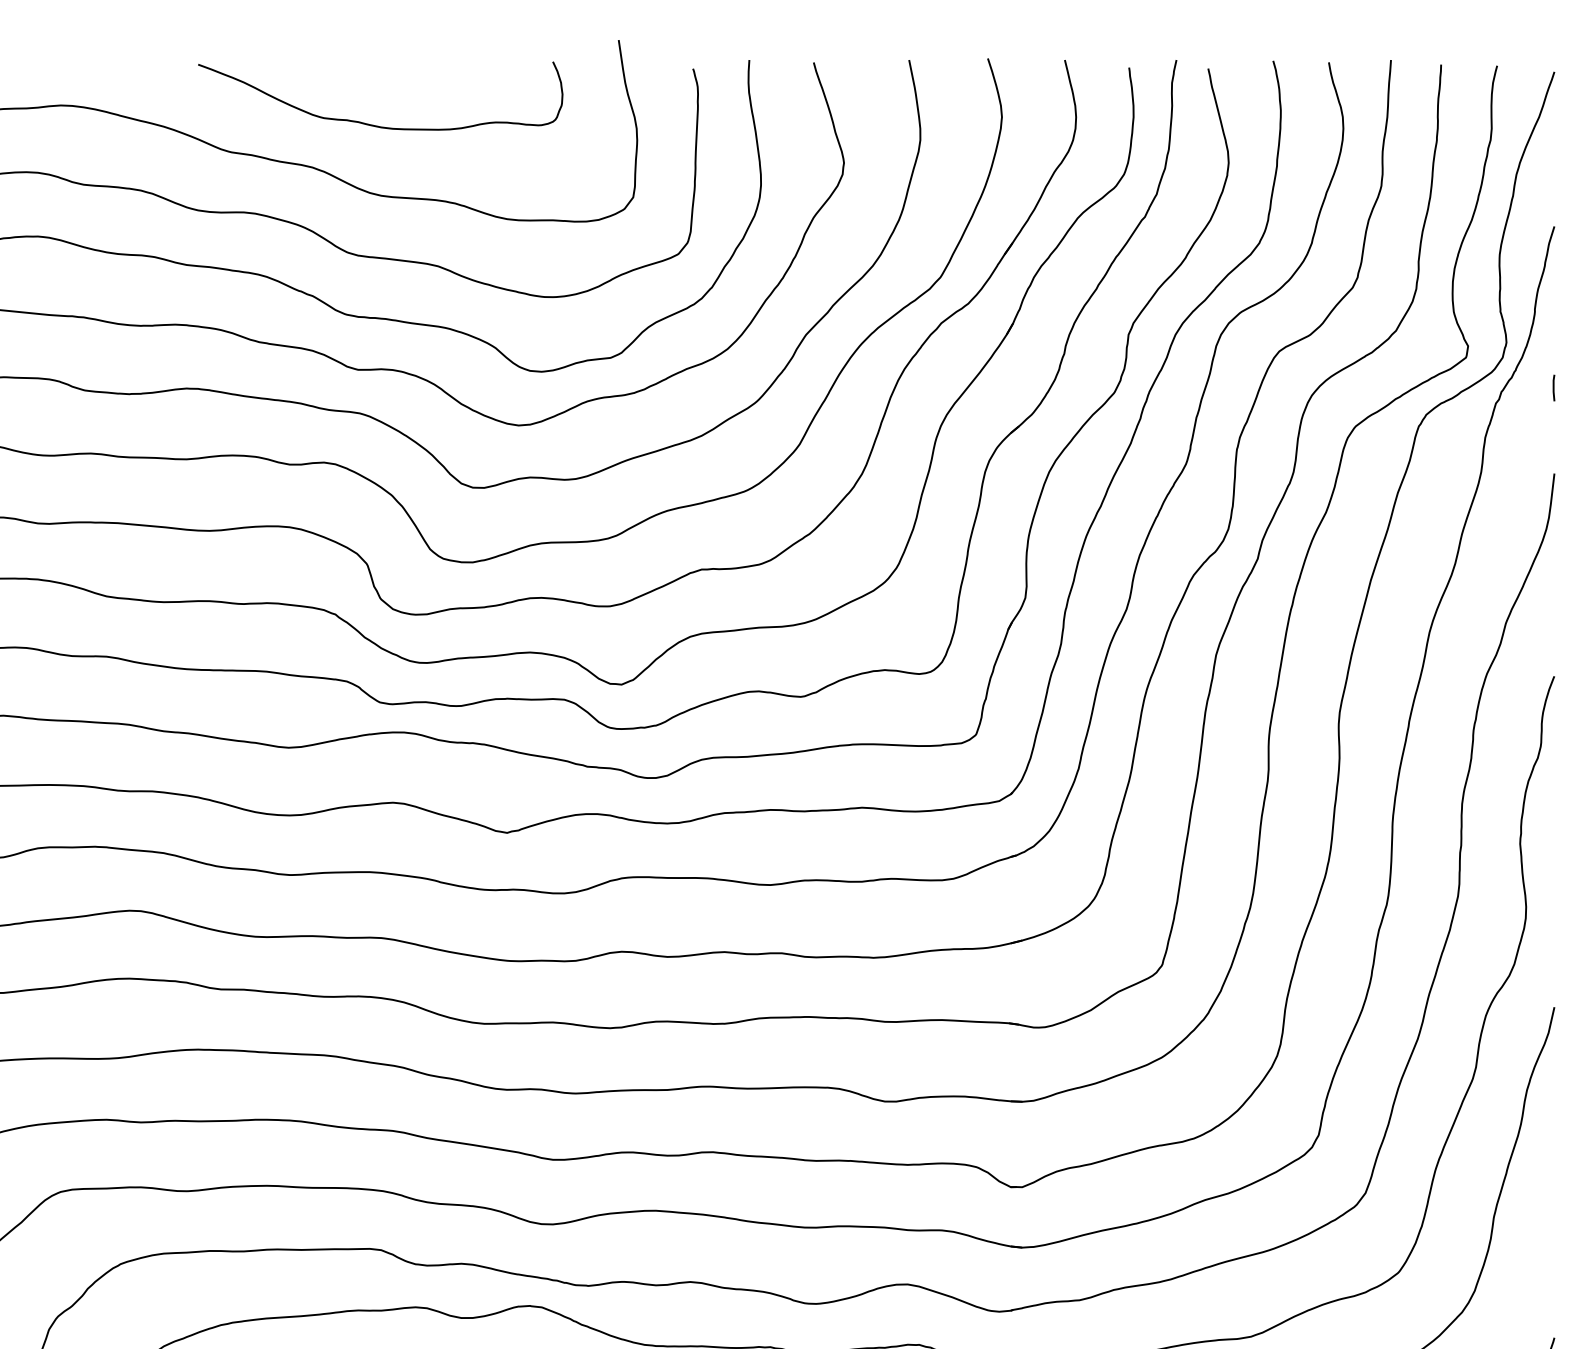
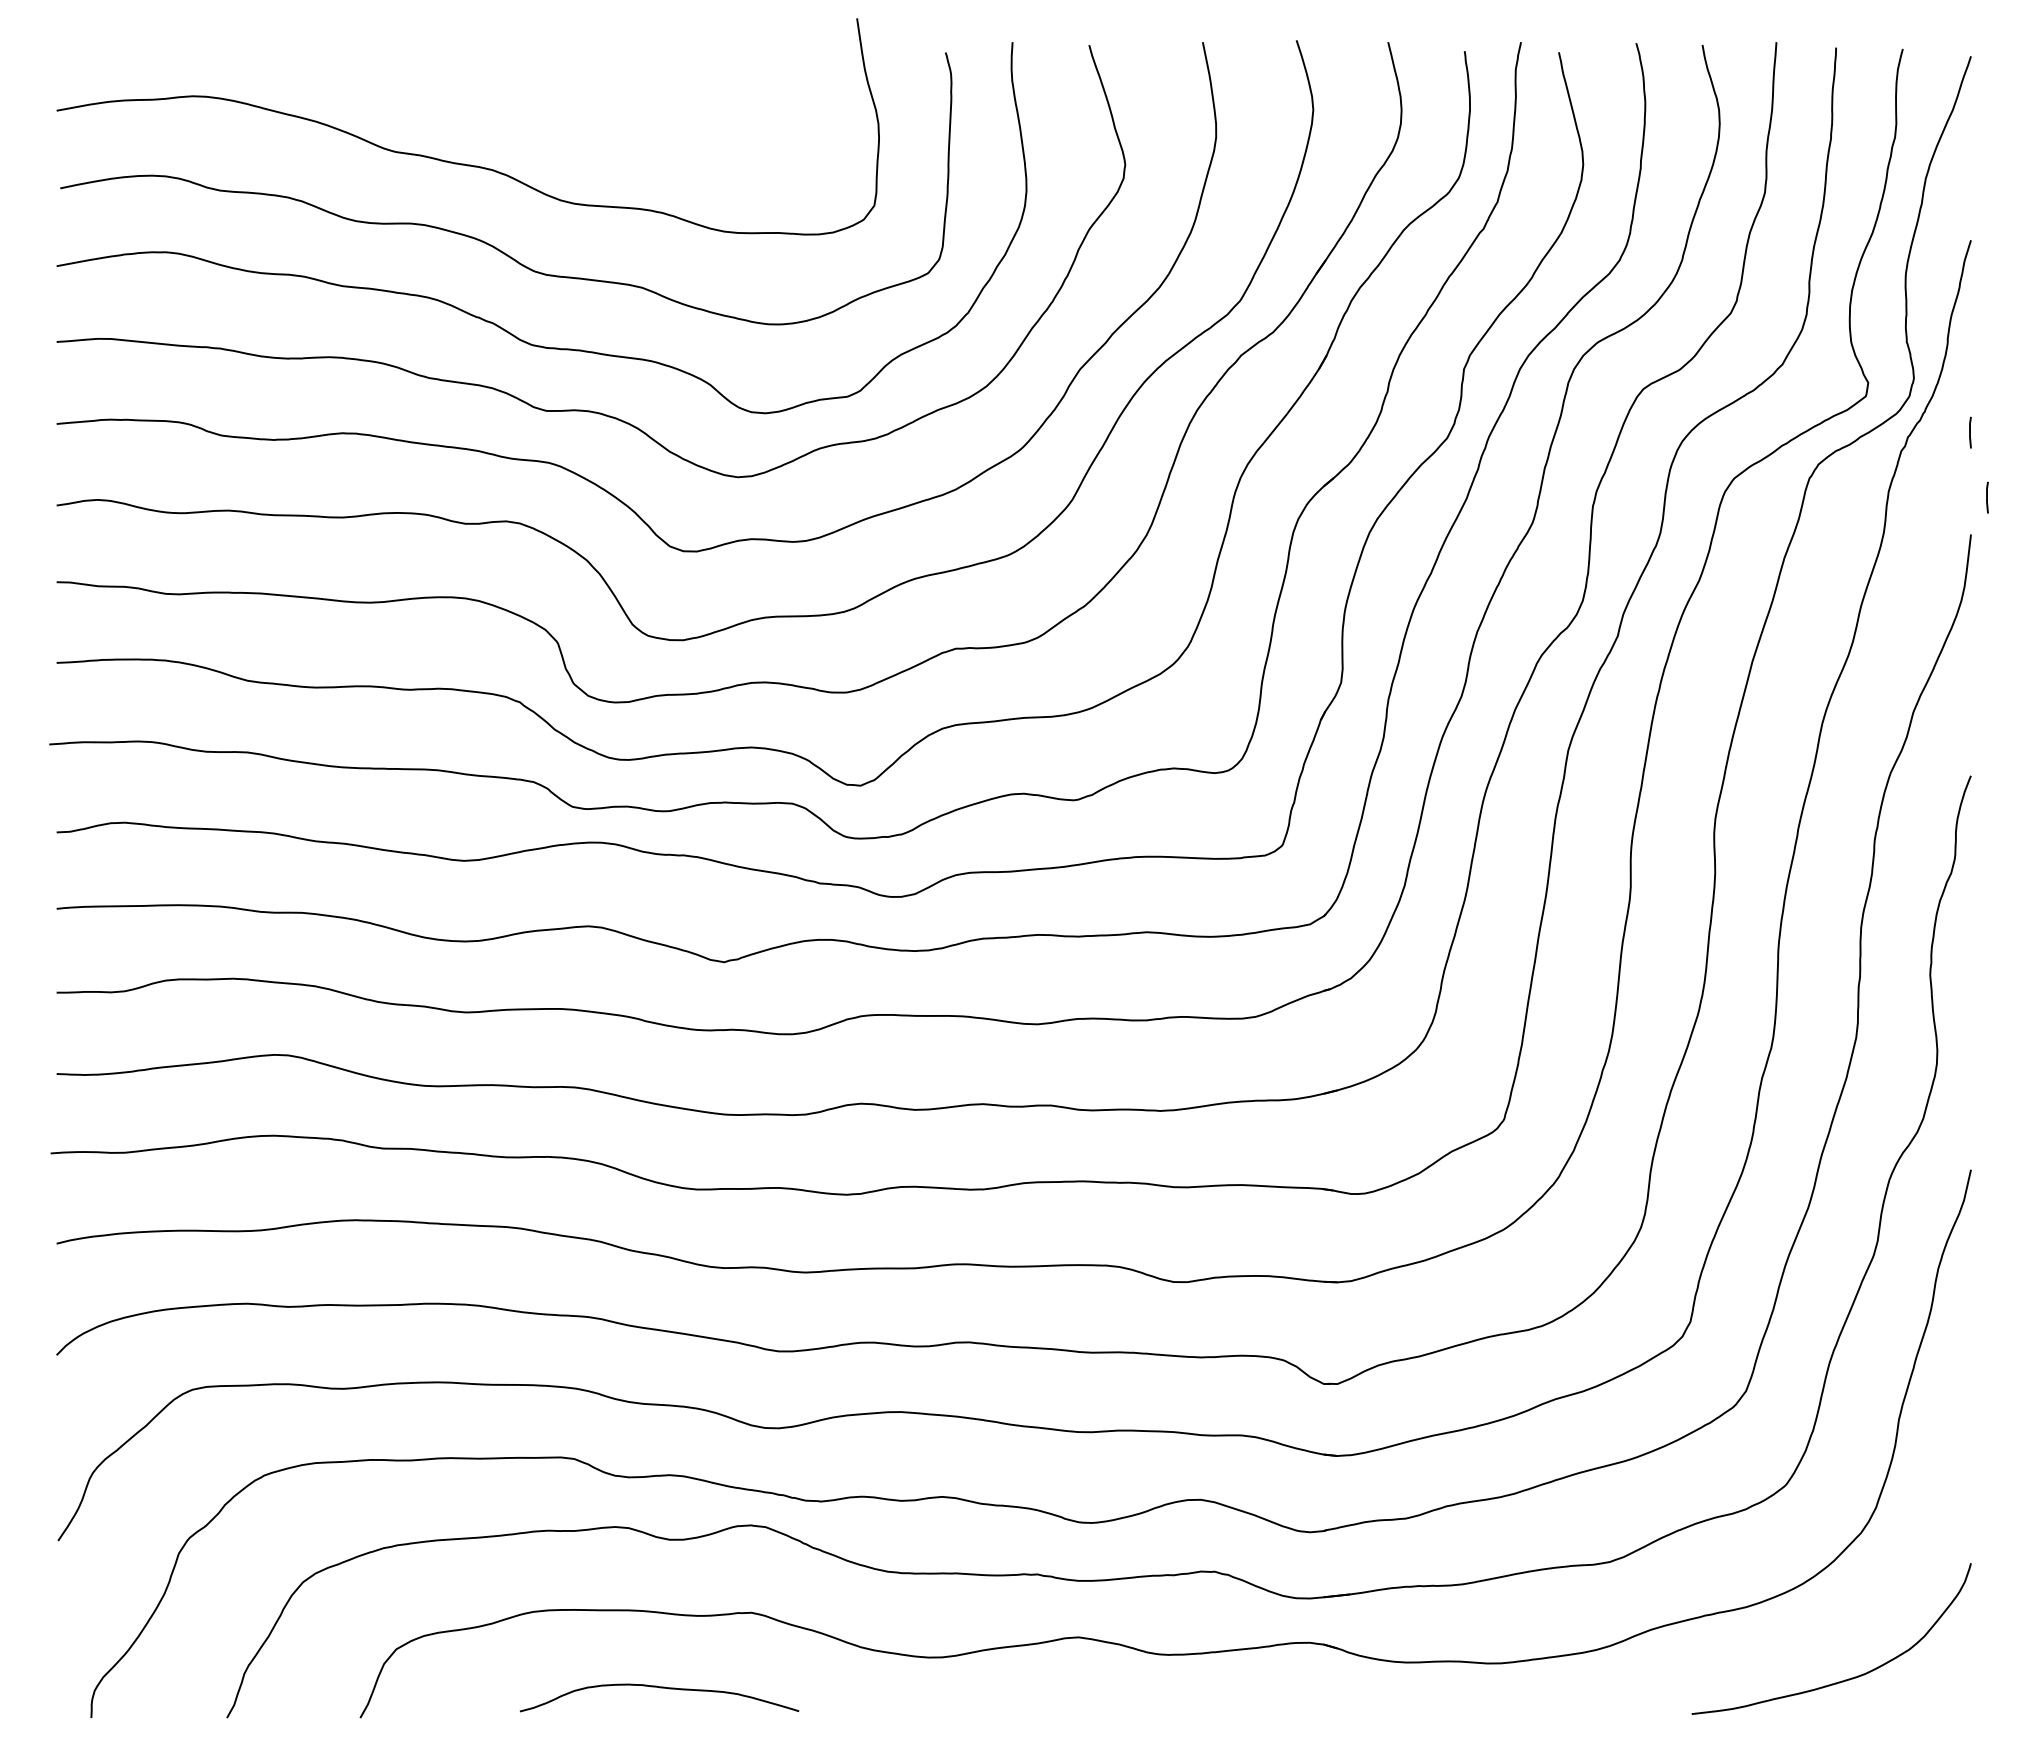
curve: (374, 124) -> (566, 119), removed
line: (1568, 442) -> (1987, 497), added

